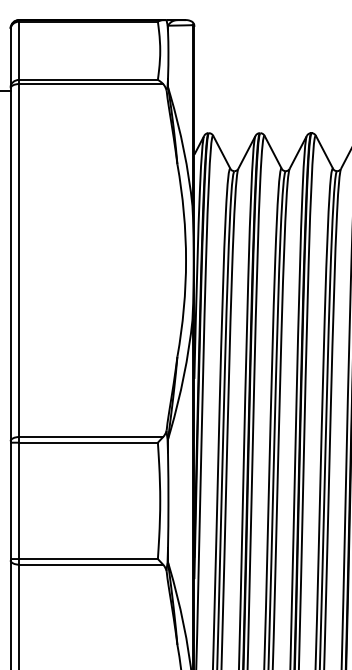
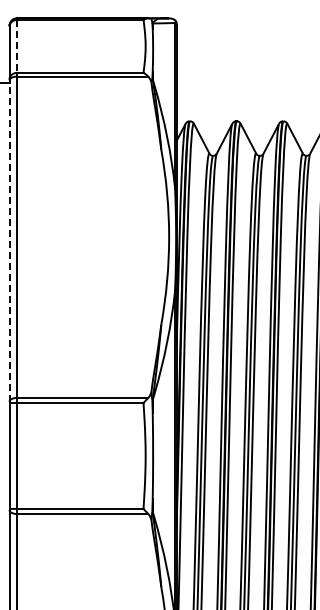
line: (19, 50) -> (17, 46), solid -> dashed
line: (10, 265) -> (9, 241), solid -> dashed

